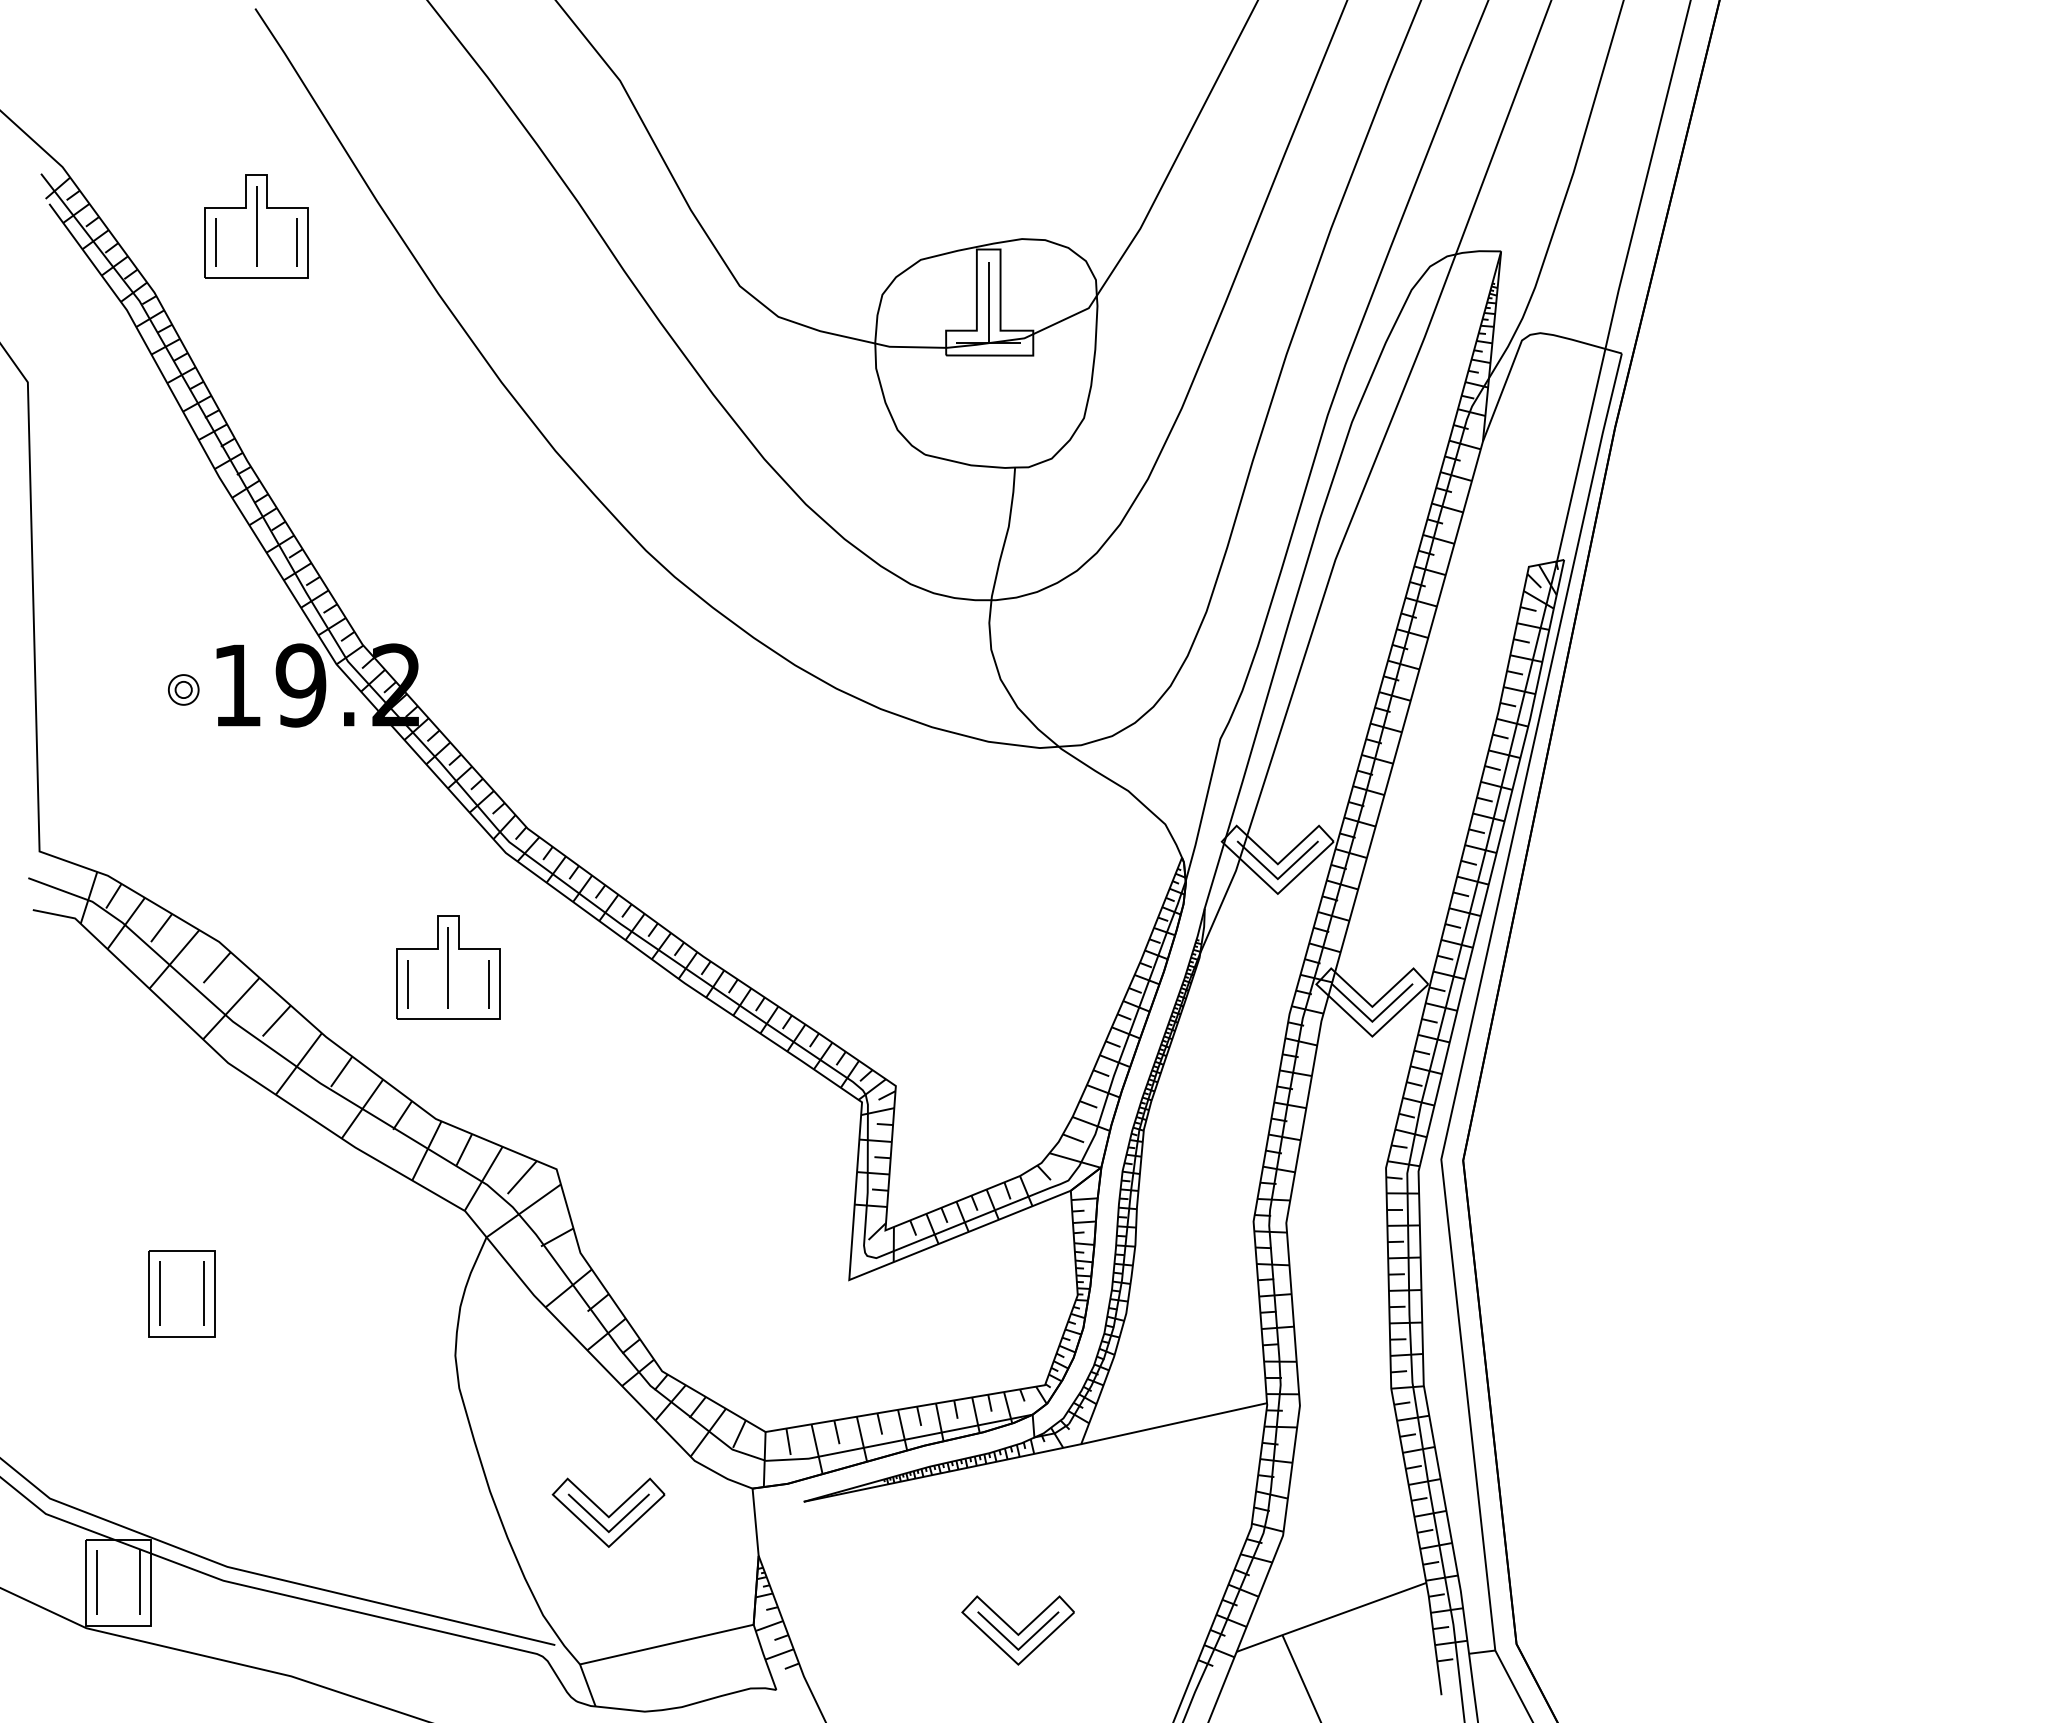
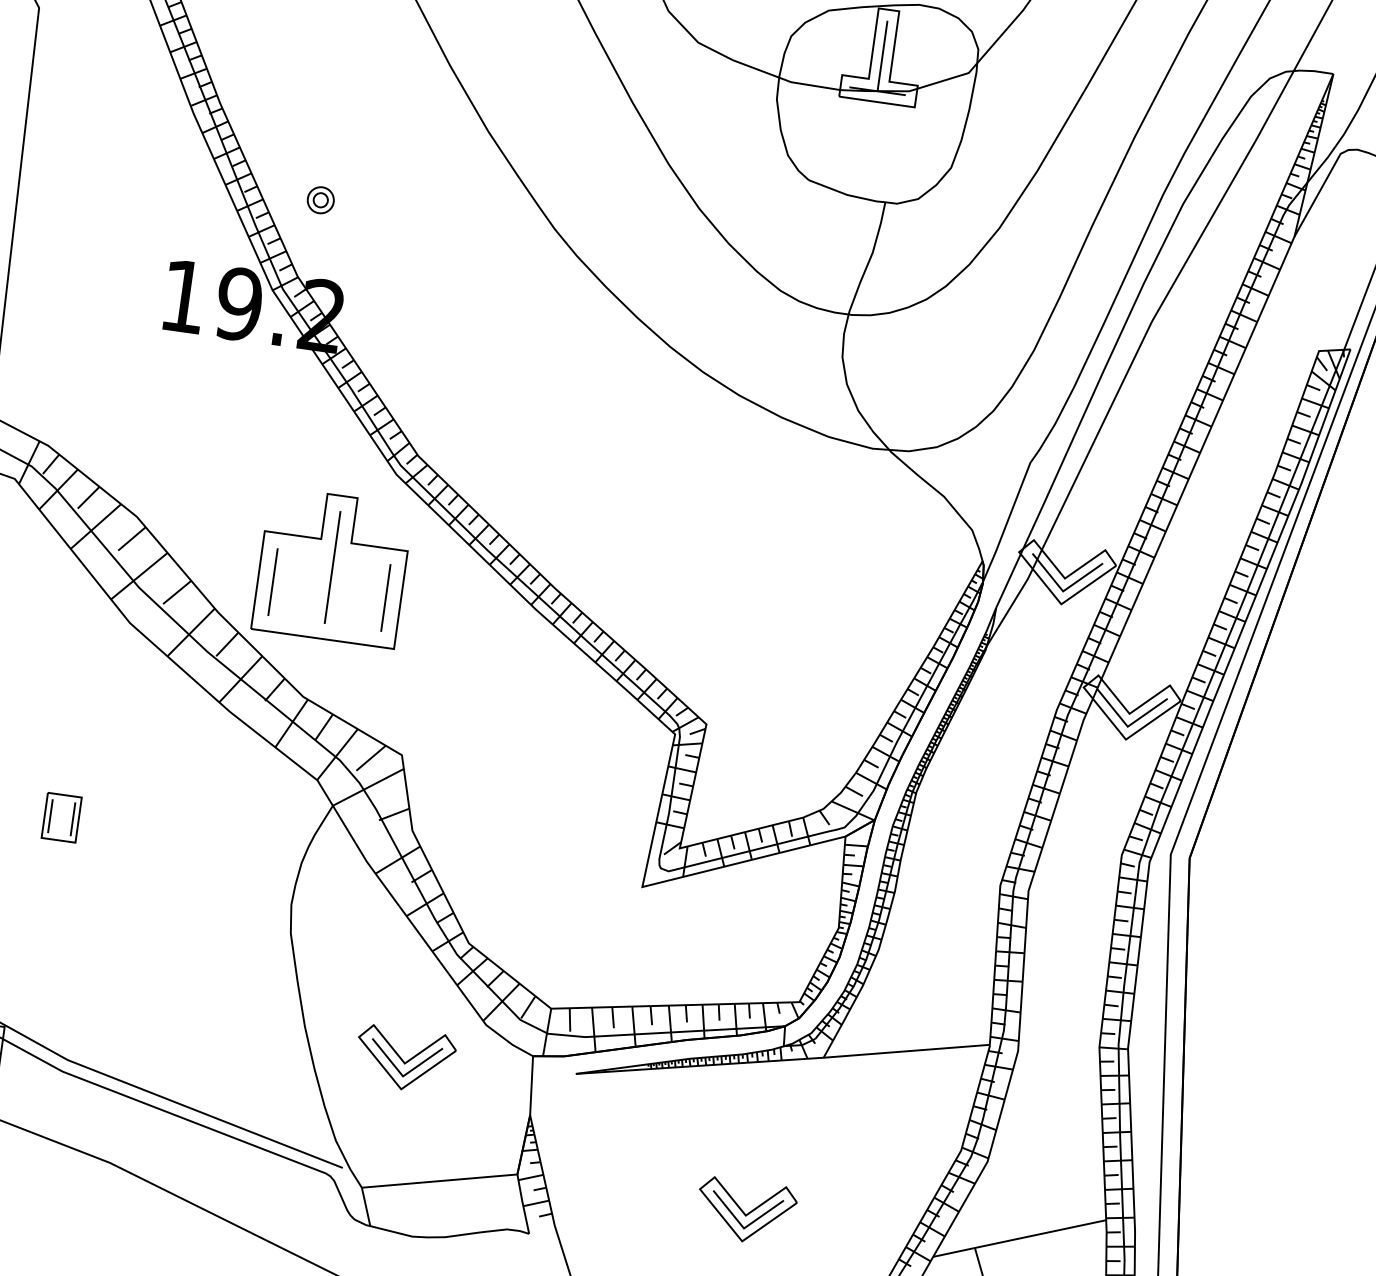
part: (183, 689) -> (320, 199), moved
part: (448, 967) -> (332, 566), size x1.6
part: (181, 1293) -> (61, 817), size x0.6

